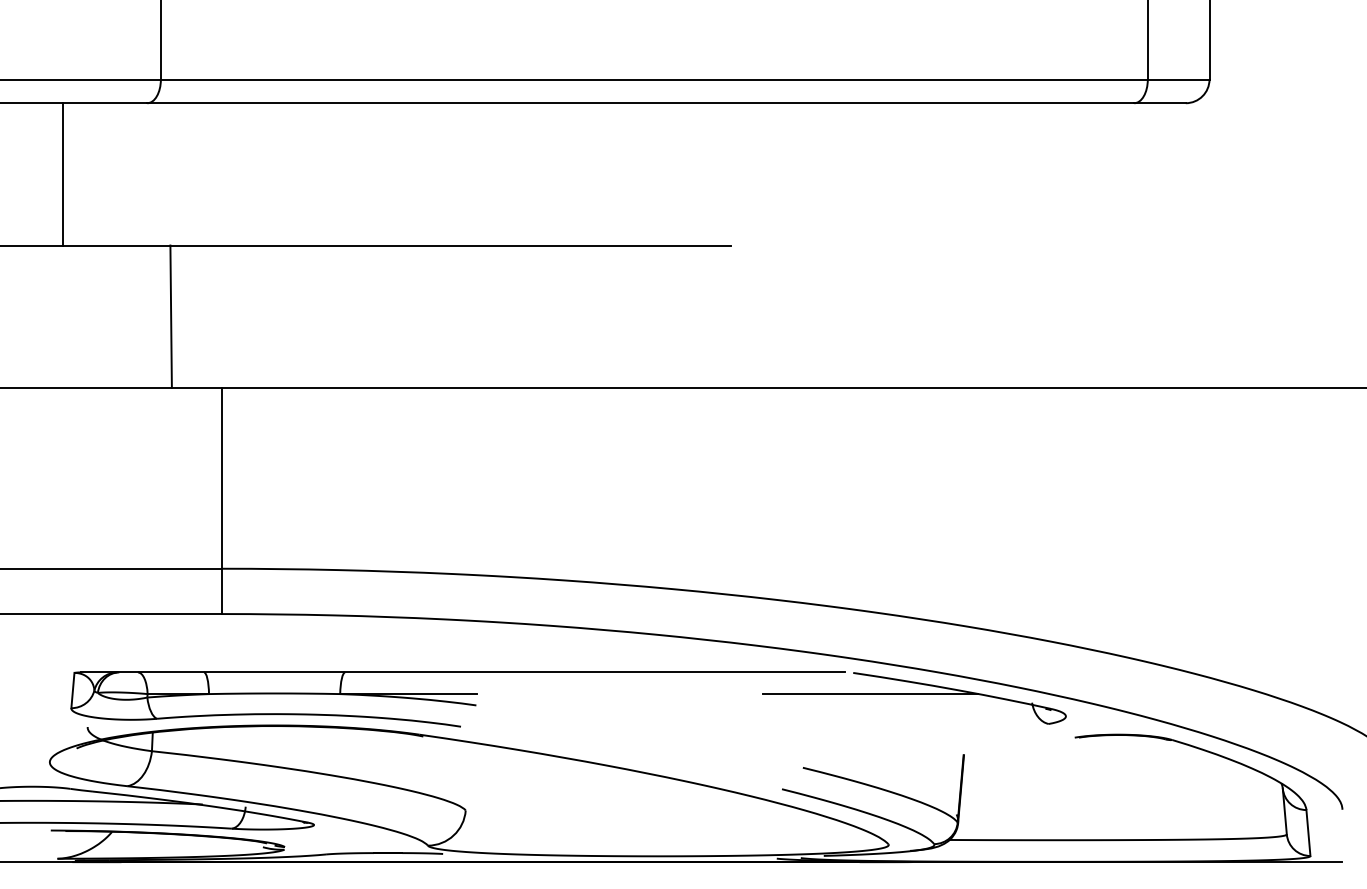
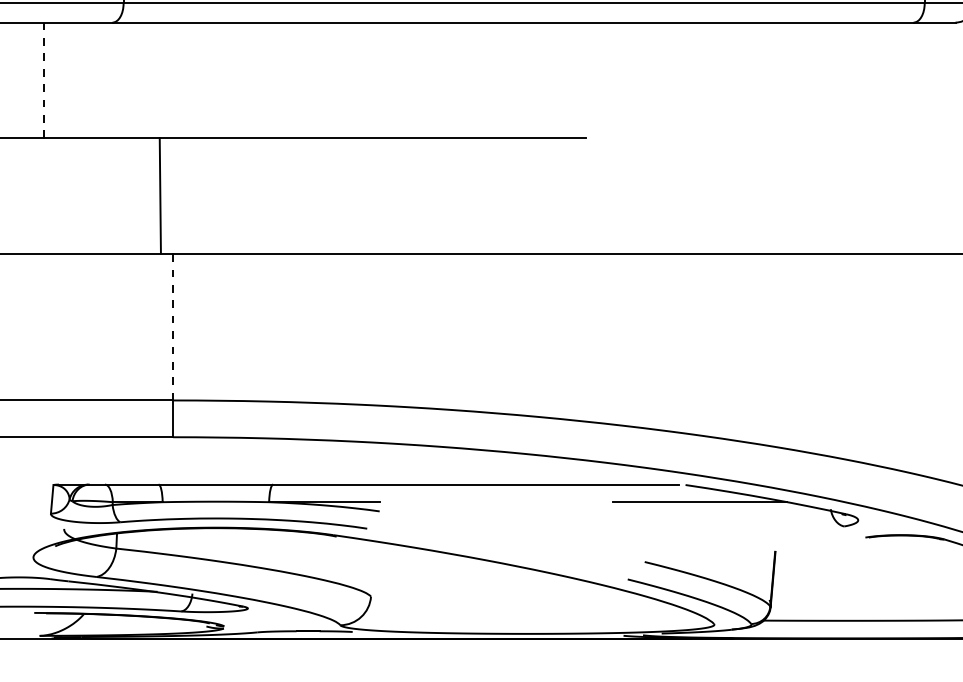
line: (62, 174) -> (43, 80), solid -> dashed
line: (170, 316) -> (159, 195), moved
line: (221, 477) -> (172, 326), solid -> dashed

